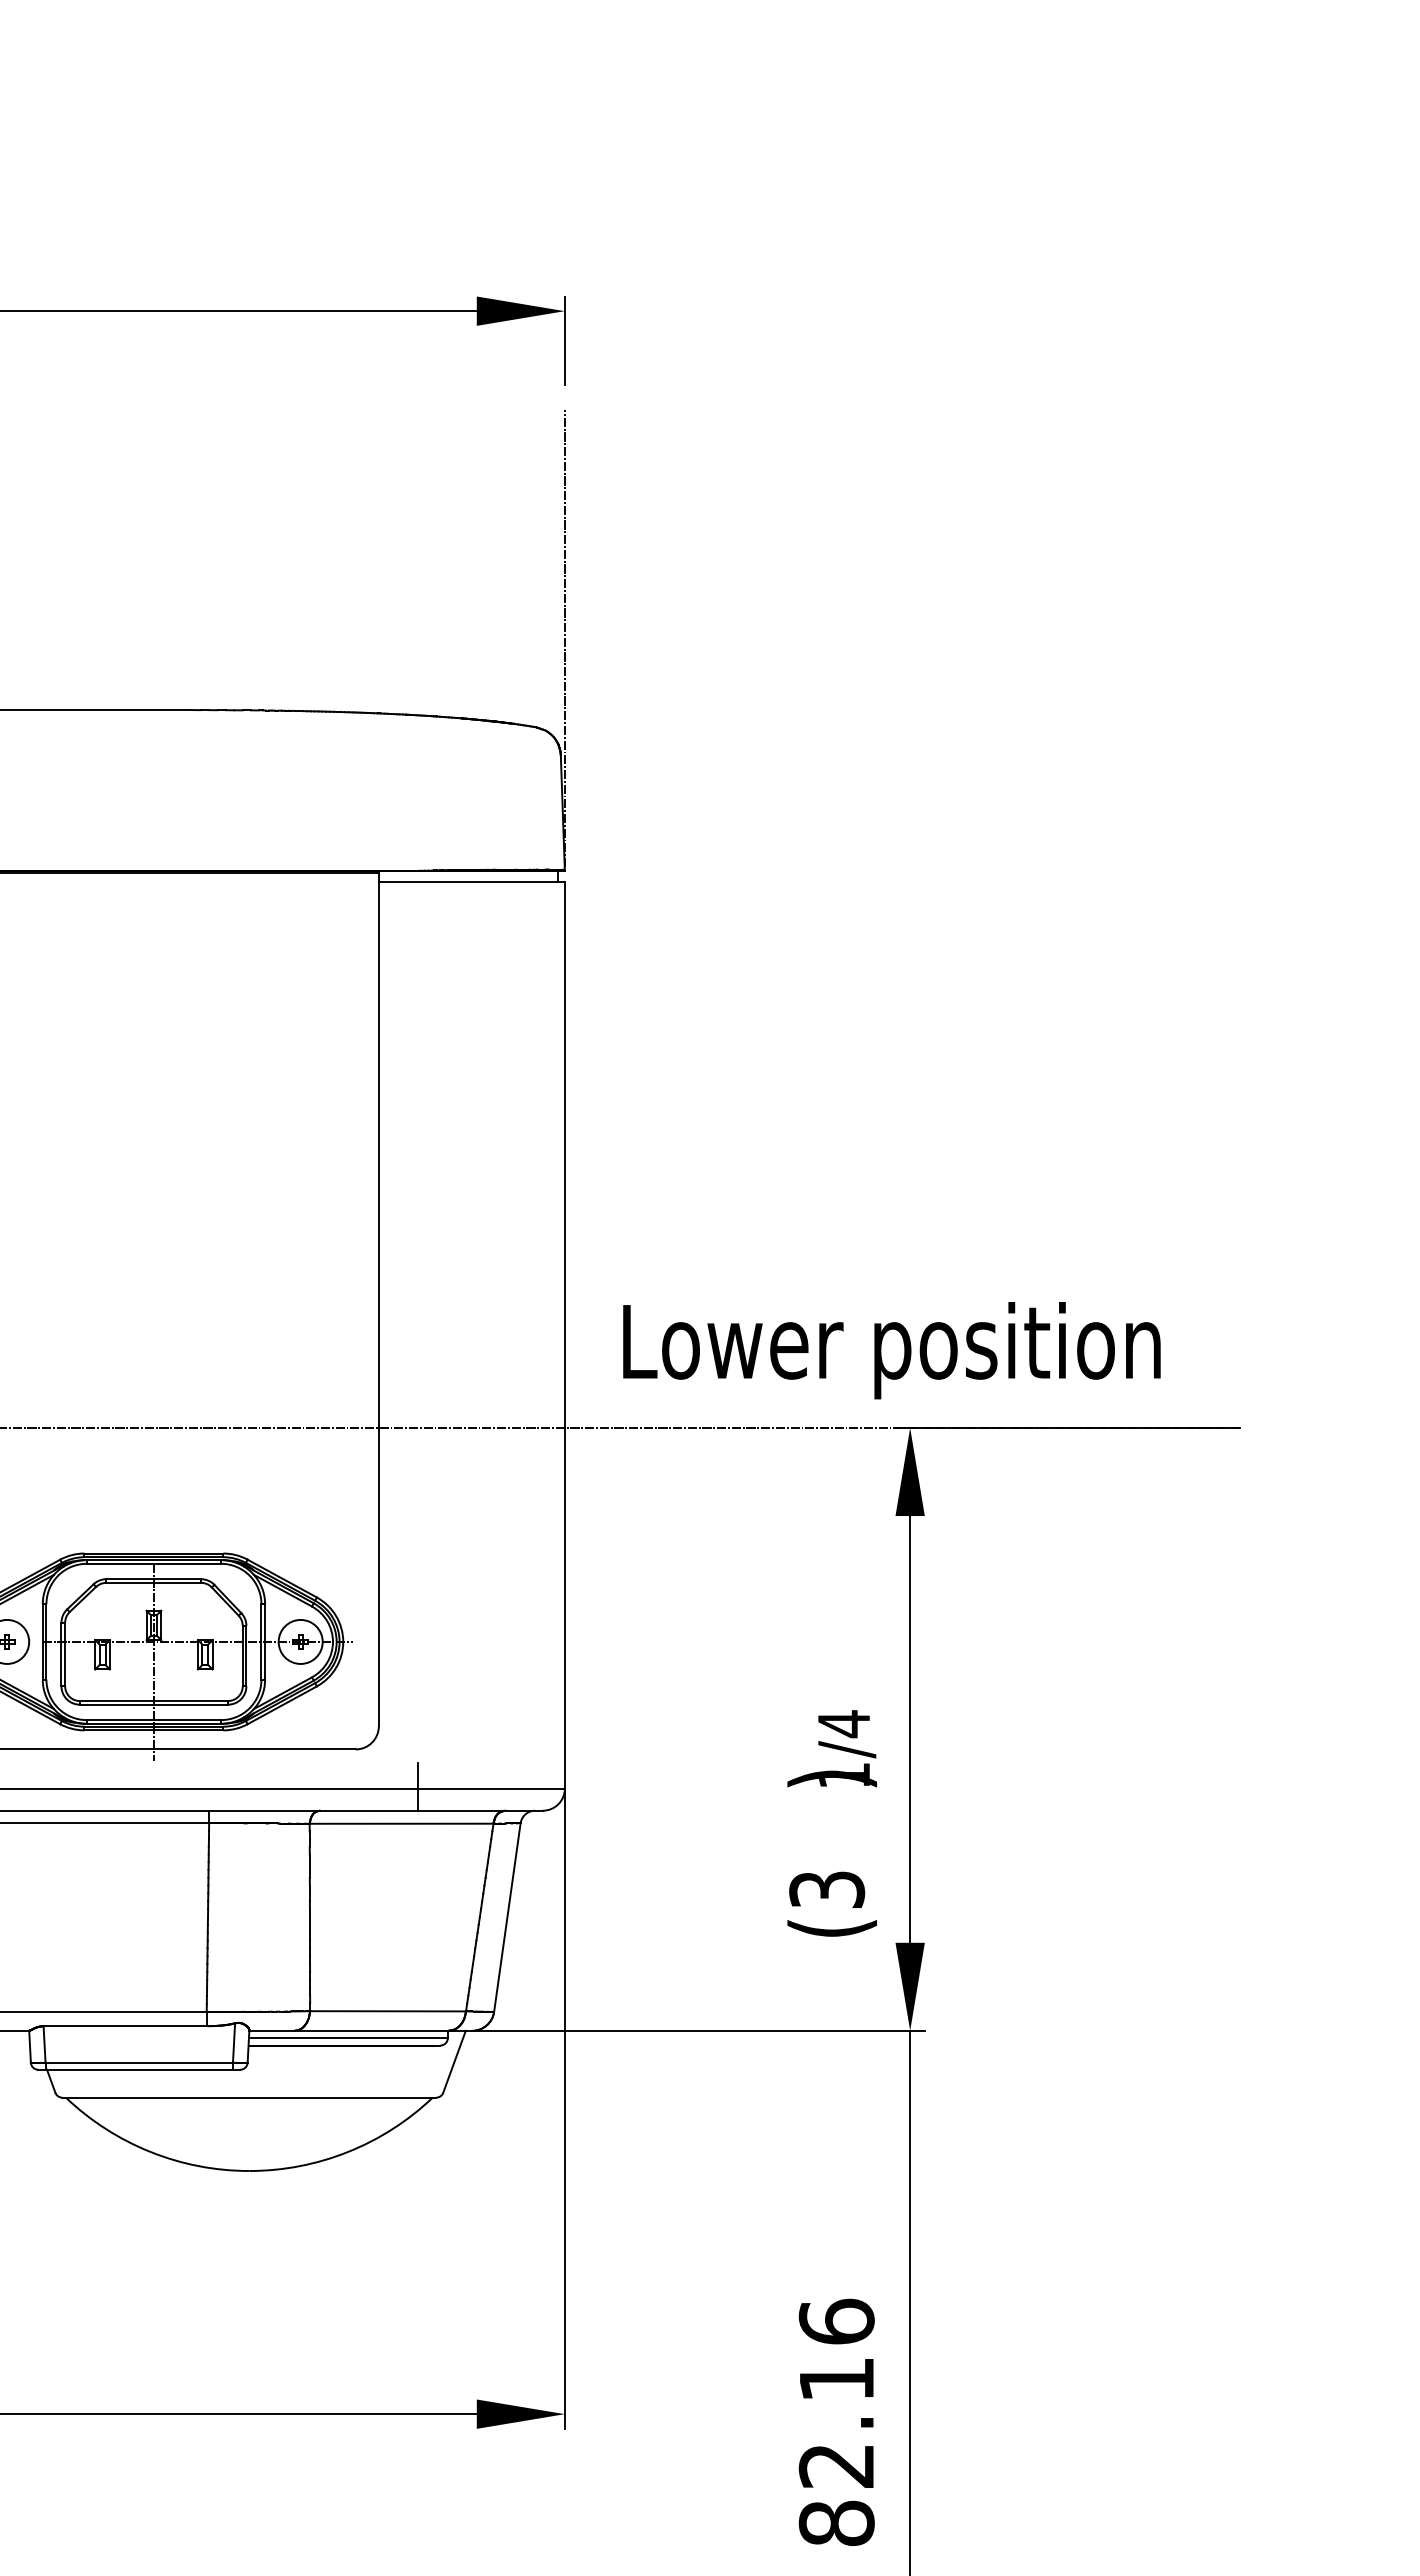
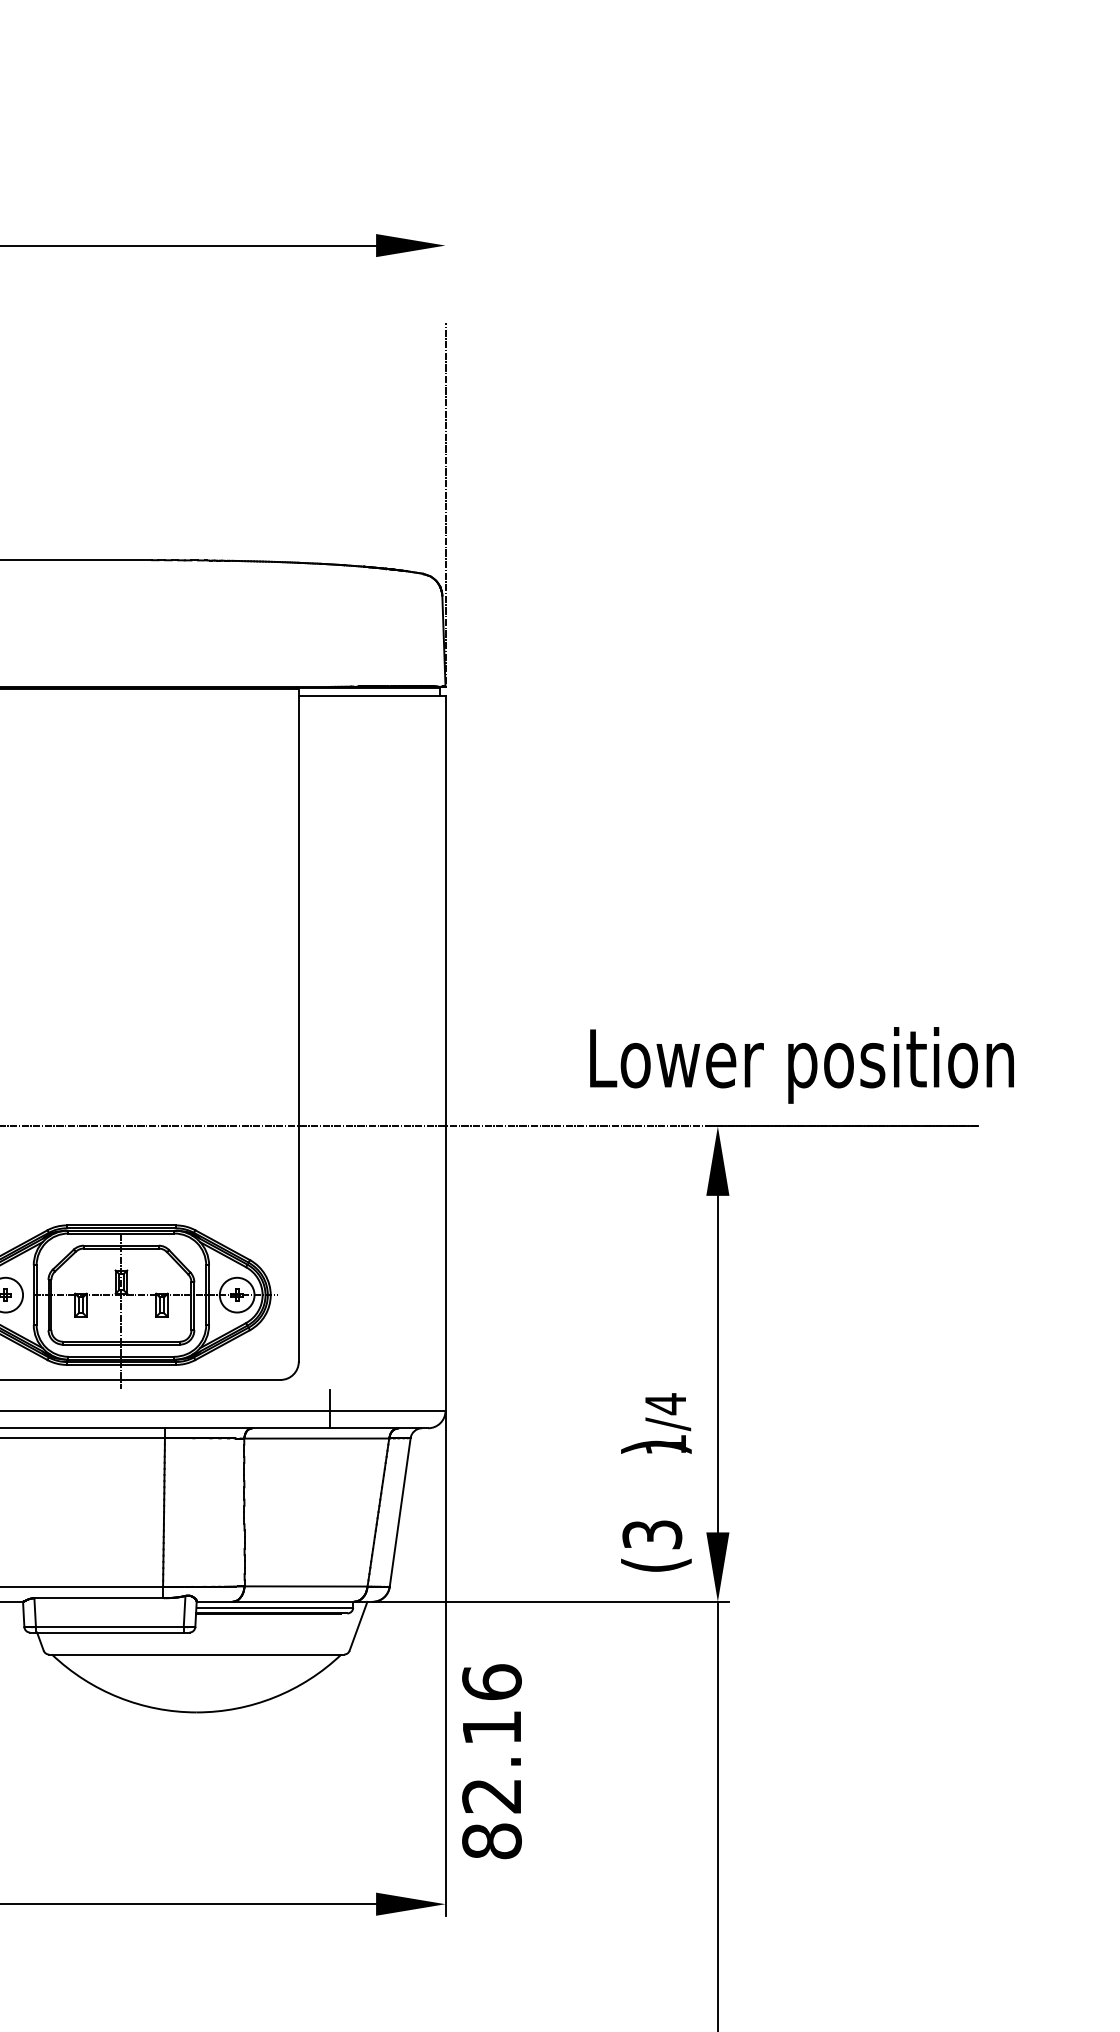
line: (564, 340) -> (445, 268), removed
text: (891, 1350) -> (801, 1065), moved
text: (831, 1823) -> (655, 1482), moved
text: (836, 2421) -> (491, 1760), moved

